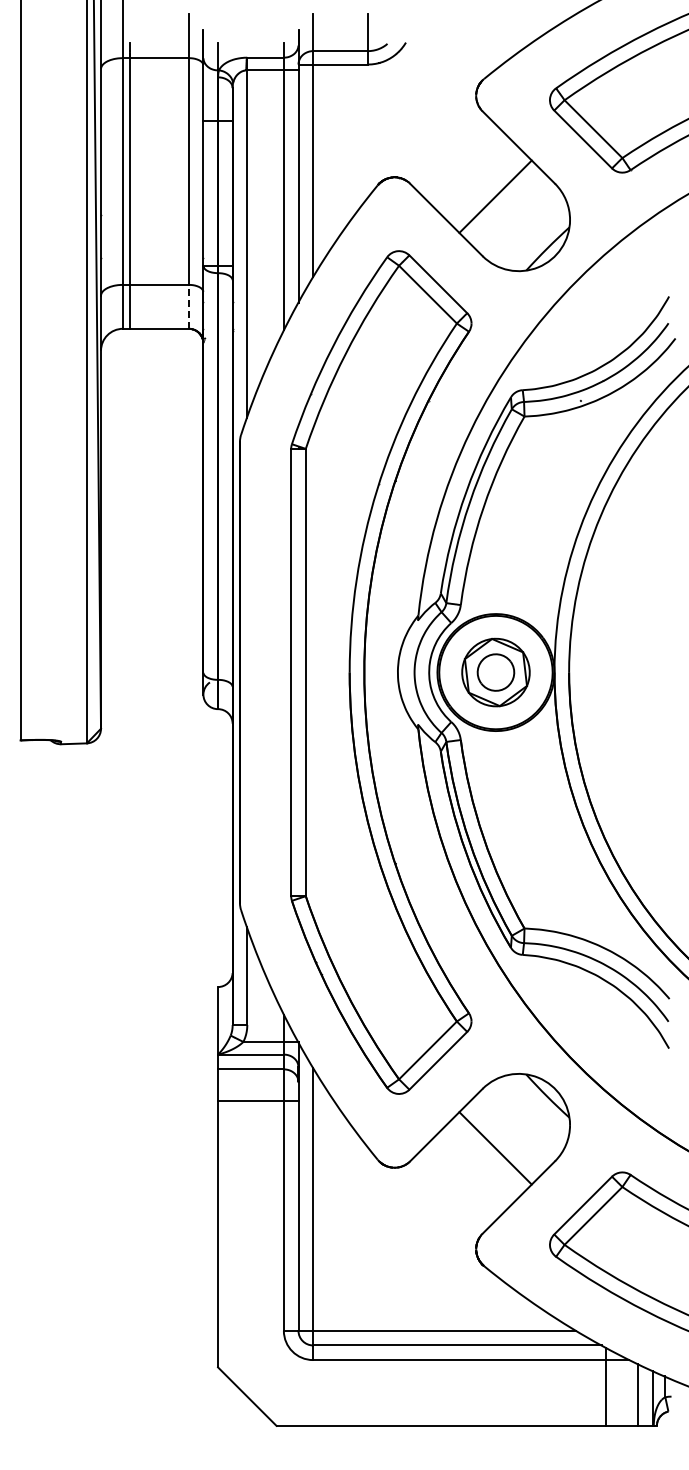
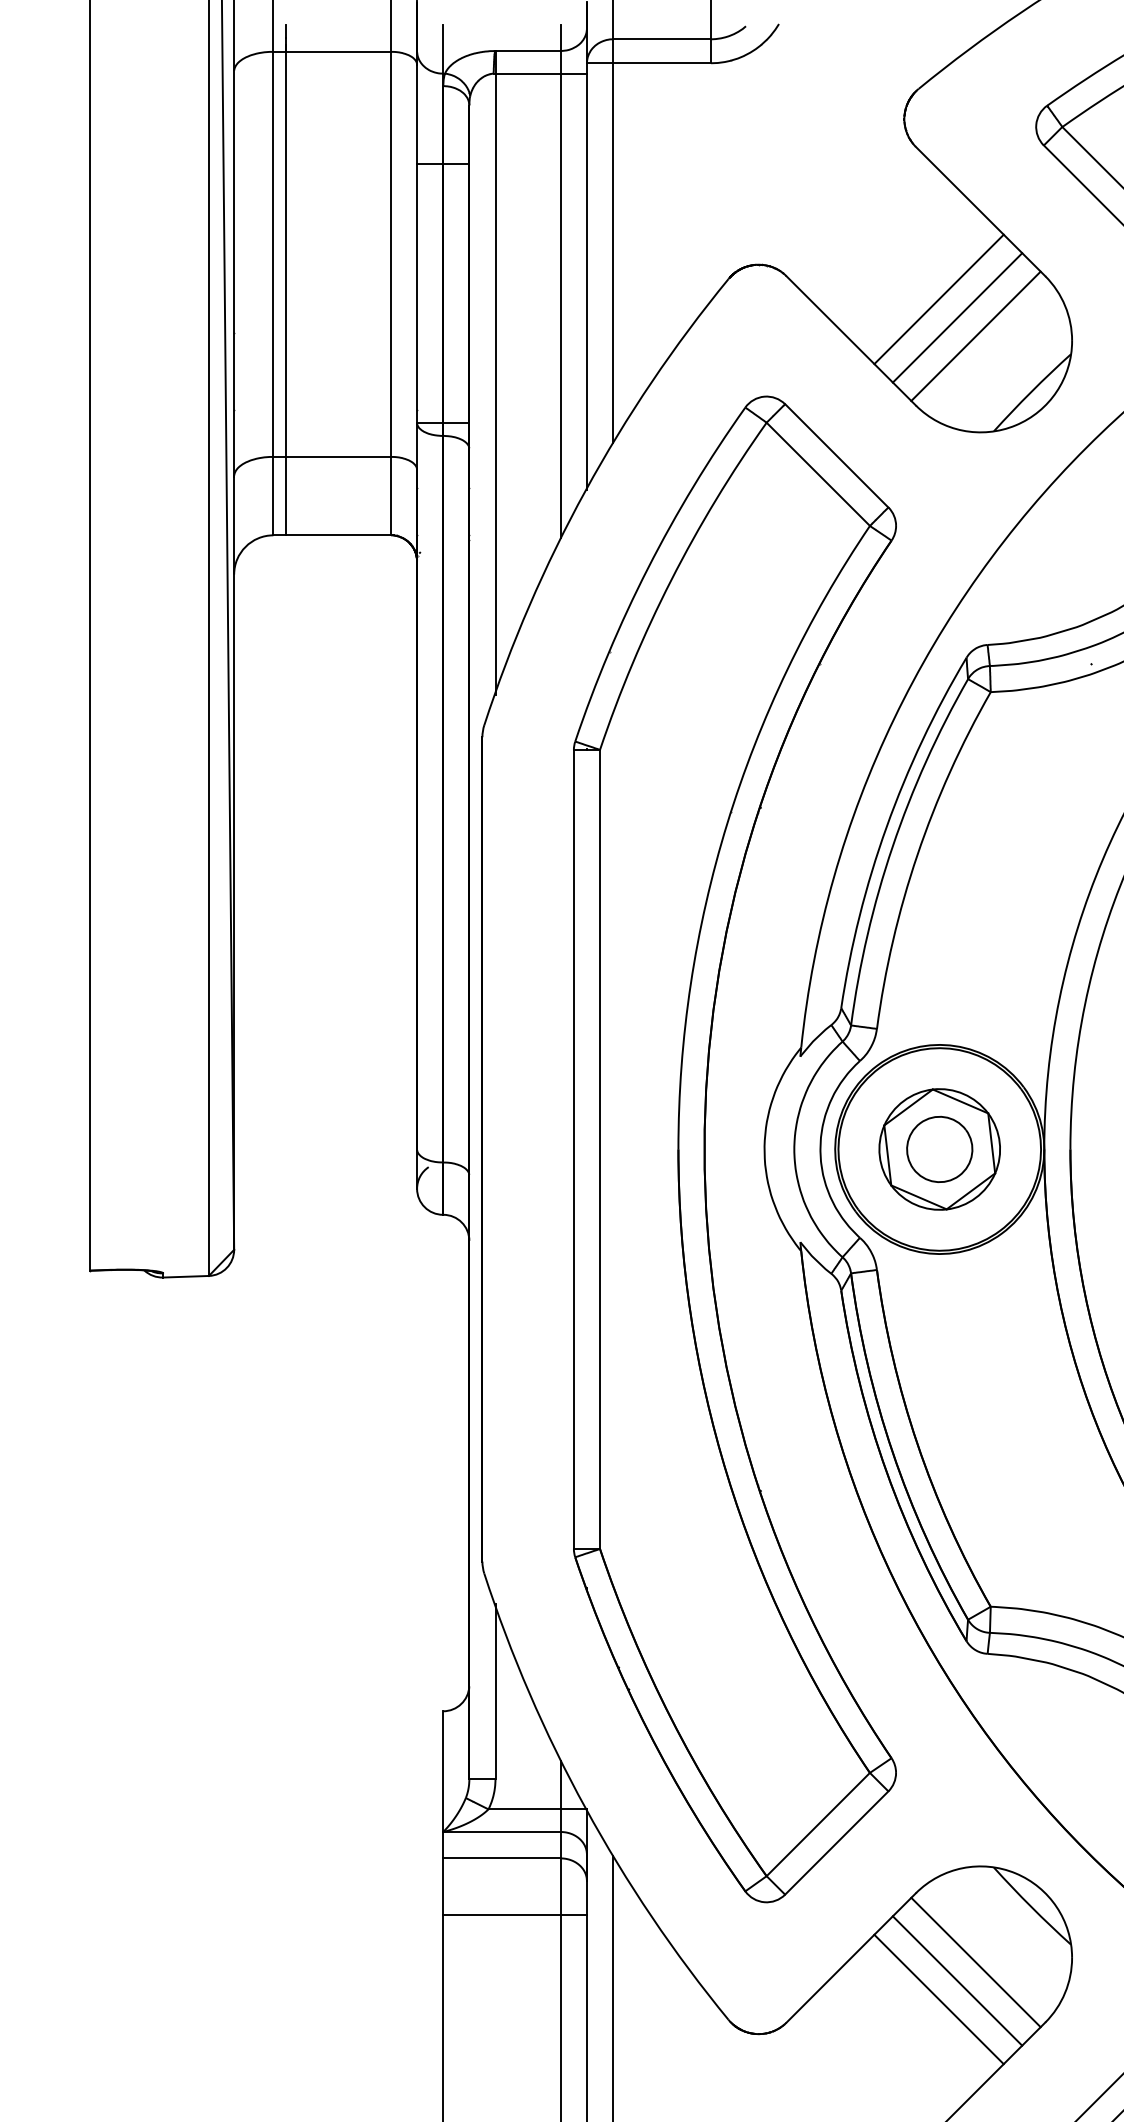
line: (505, 206) -> (956, 316), added
line: (516, 217) -> (976, 336), added
line: (188, 306) -> (390, 495), dashed -> solid
line: (516, 1127) -> (976, 1962), added
line: (505, 1137) -> (956, 1980), added

